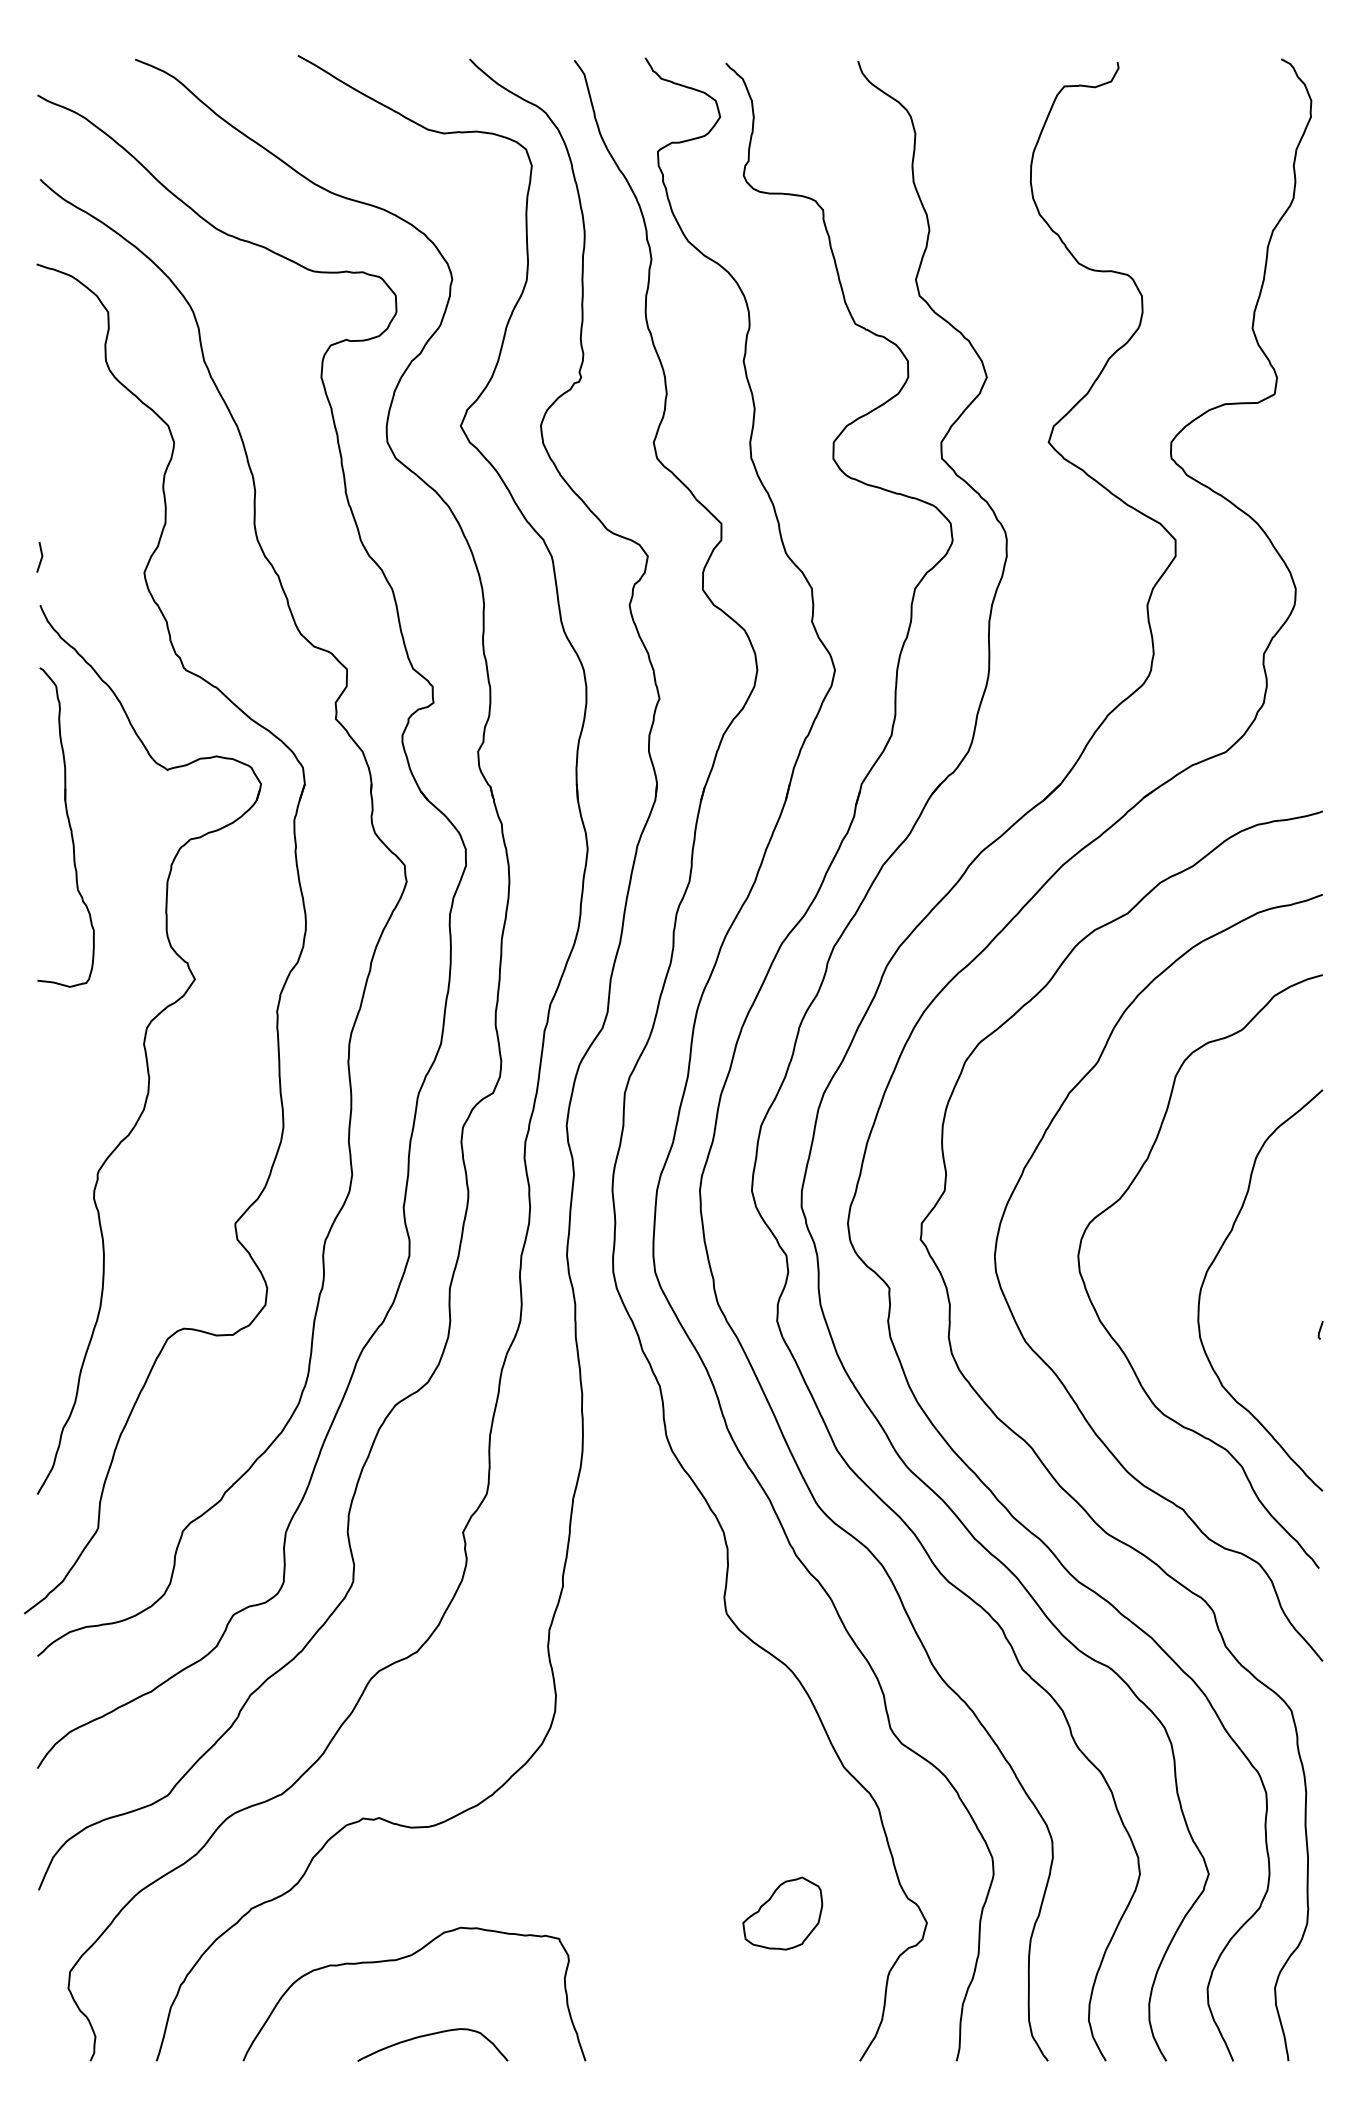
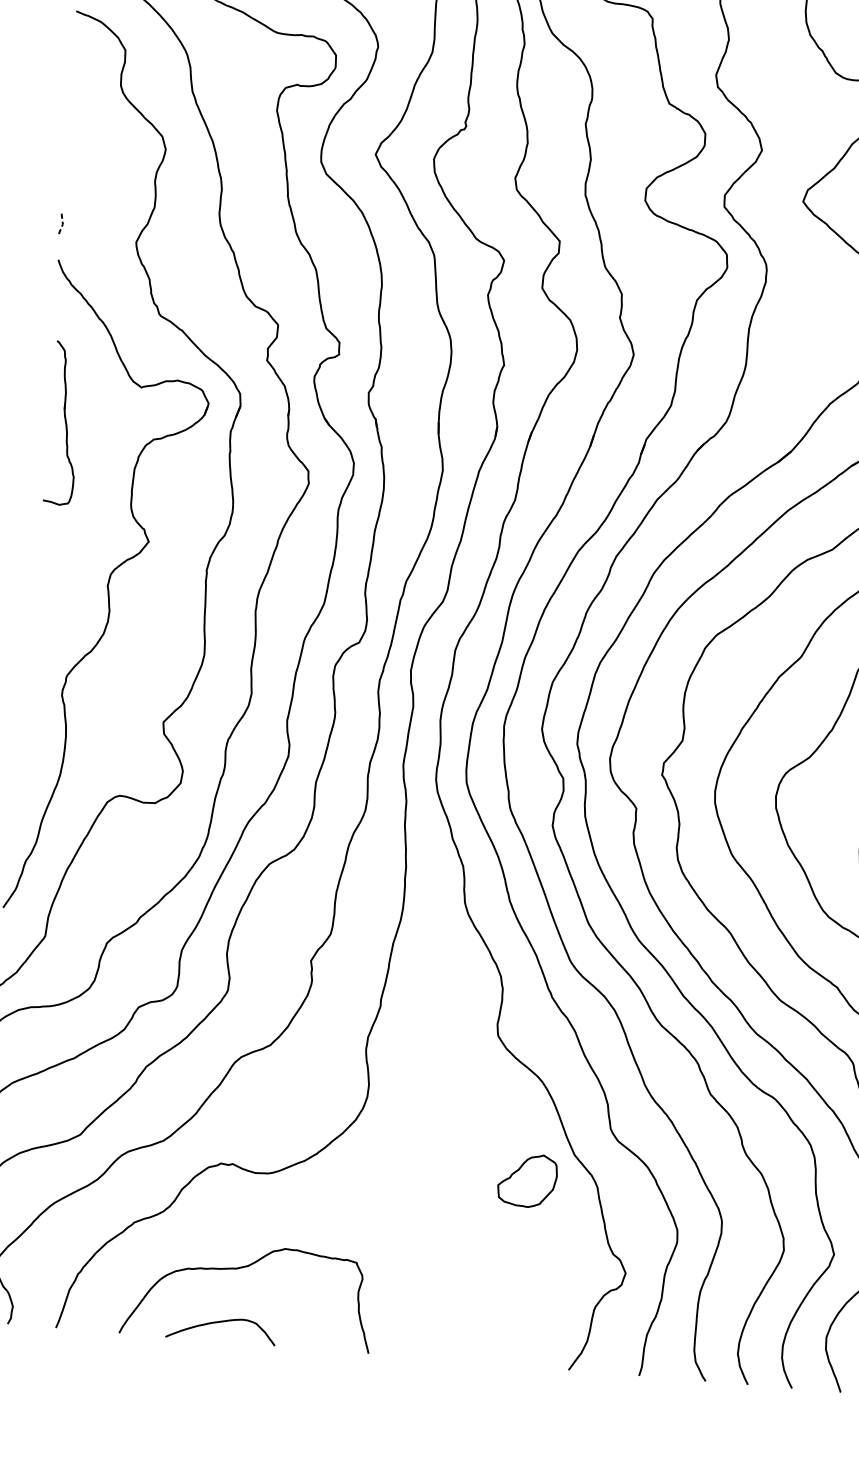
line: (42, 557) -> (62, 225), solid -> dashed
part: (65, 827) -> (63, 423), size x0.7
part: (782, 1913) -> (527, 1180), moved
curve: (431, 2035) -> (220, 1322), moved

